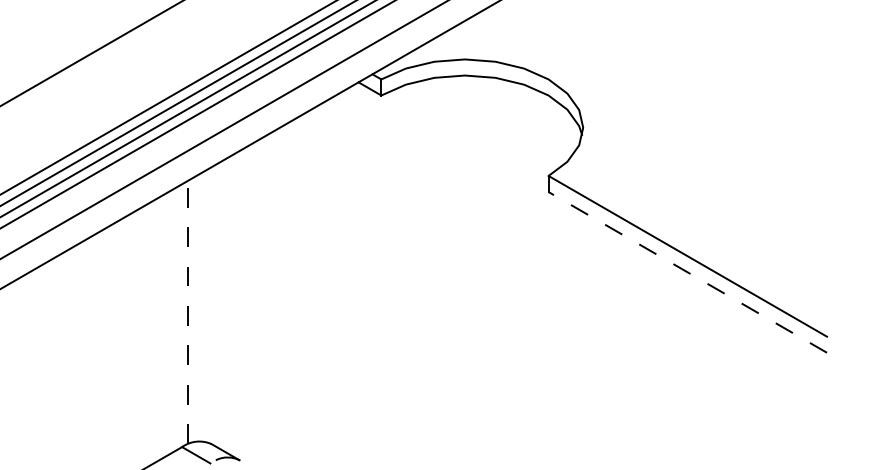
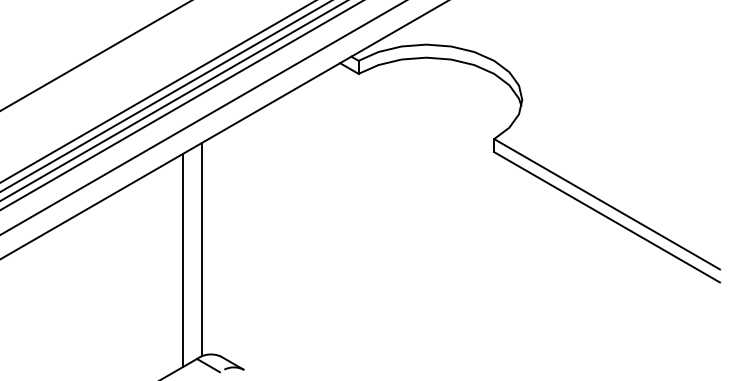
line: (687, 272) -> (606, 217), dashed -> solid
line: (188, 312) -> (202, 249), dashed -> solid
line: (165, 324) -> (183, 259), added

